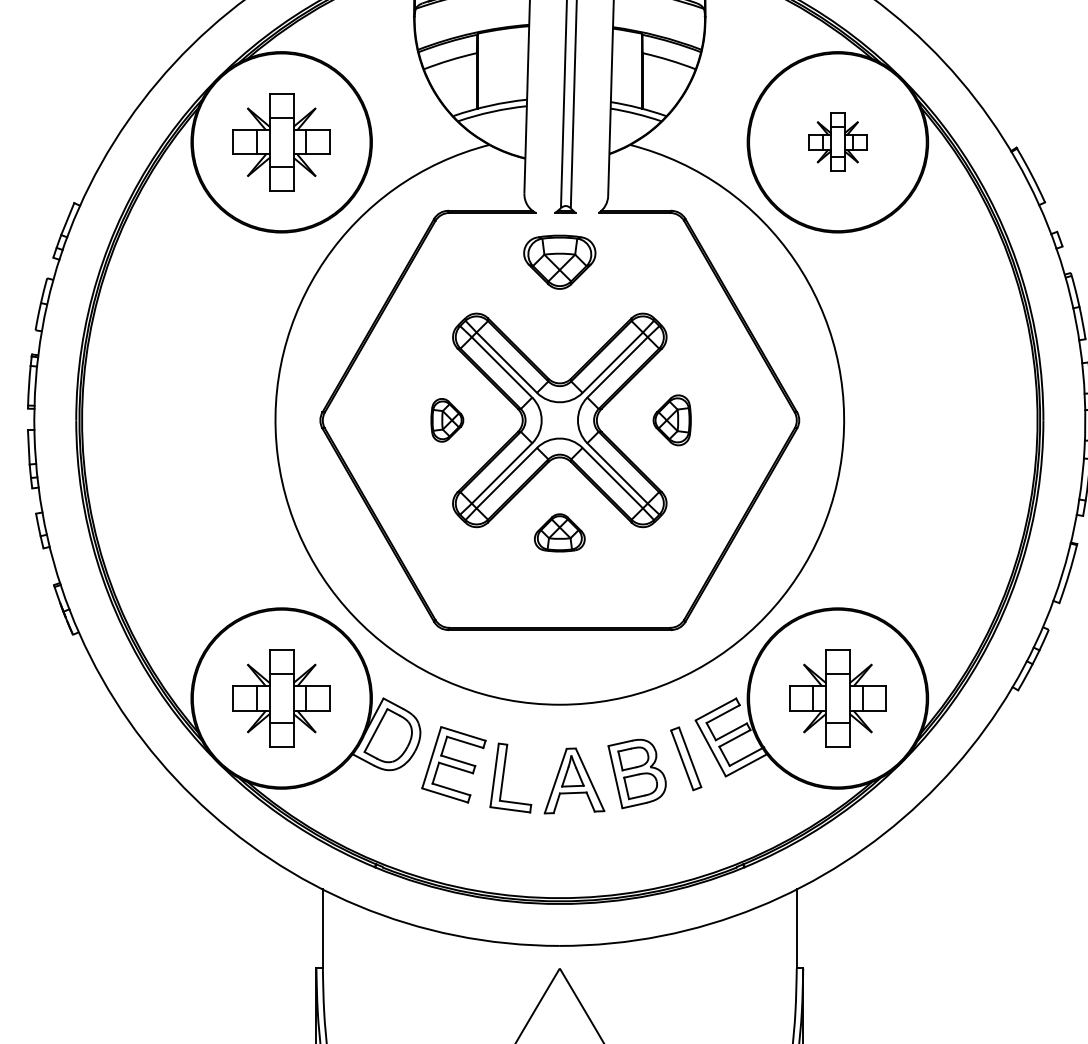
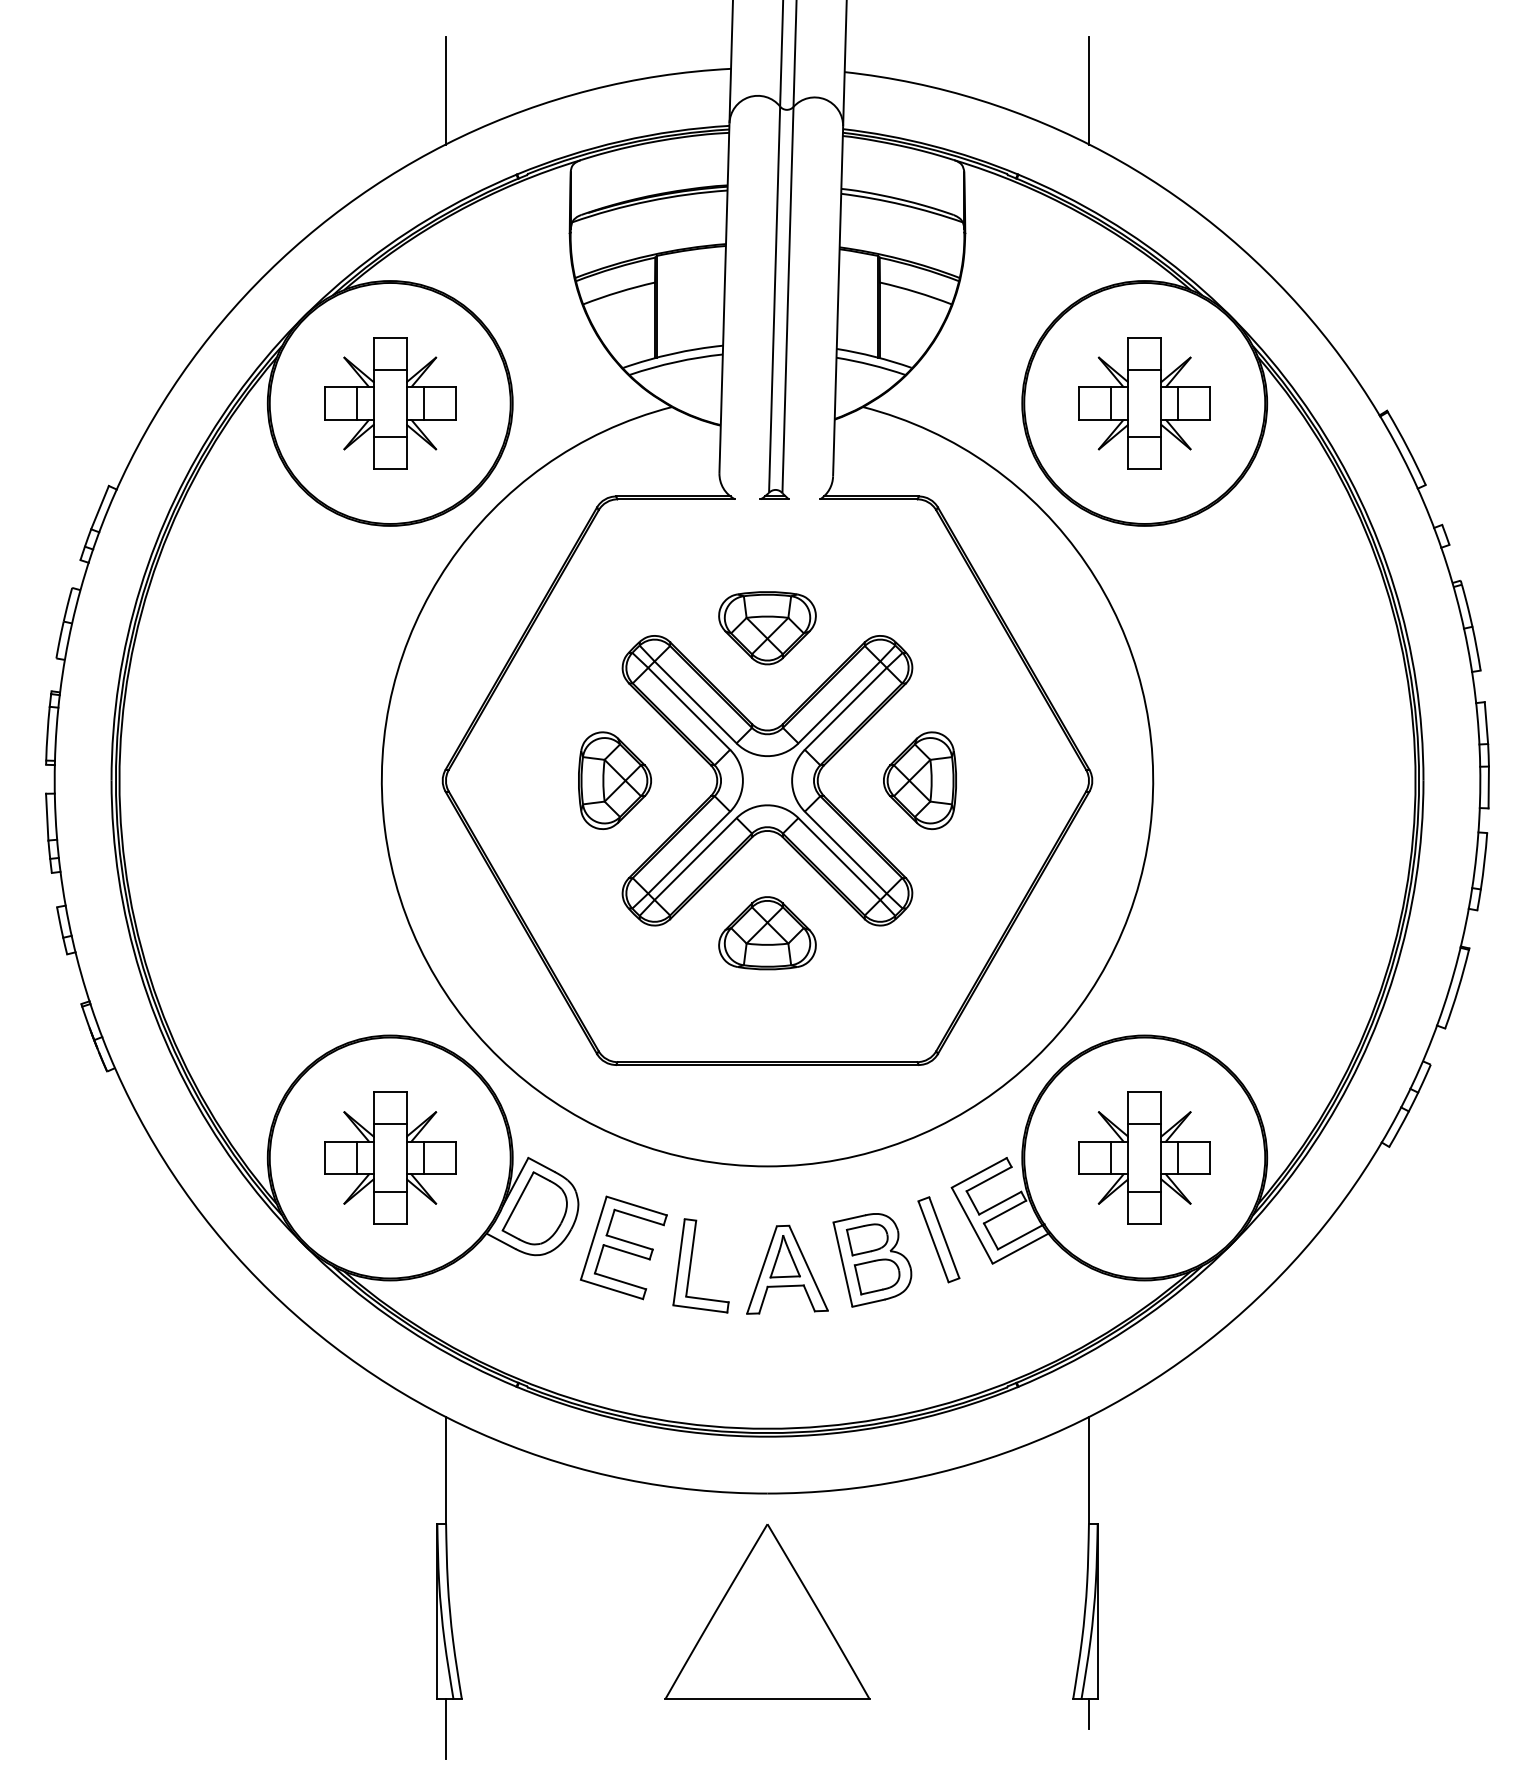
part: (837, 142) -> (1144, 403), size x1.67
part: (559, 262) -> (767, 628), moved
part: (447, 420) -> (614, 780), size x1.67
part: (671, 420) -> (919, 780), size x1.43
part: (559, 533) -> (767, 933), size x1.43

